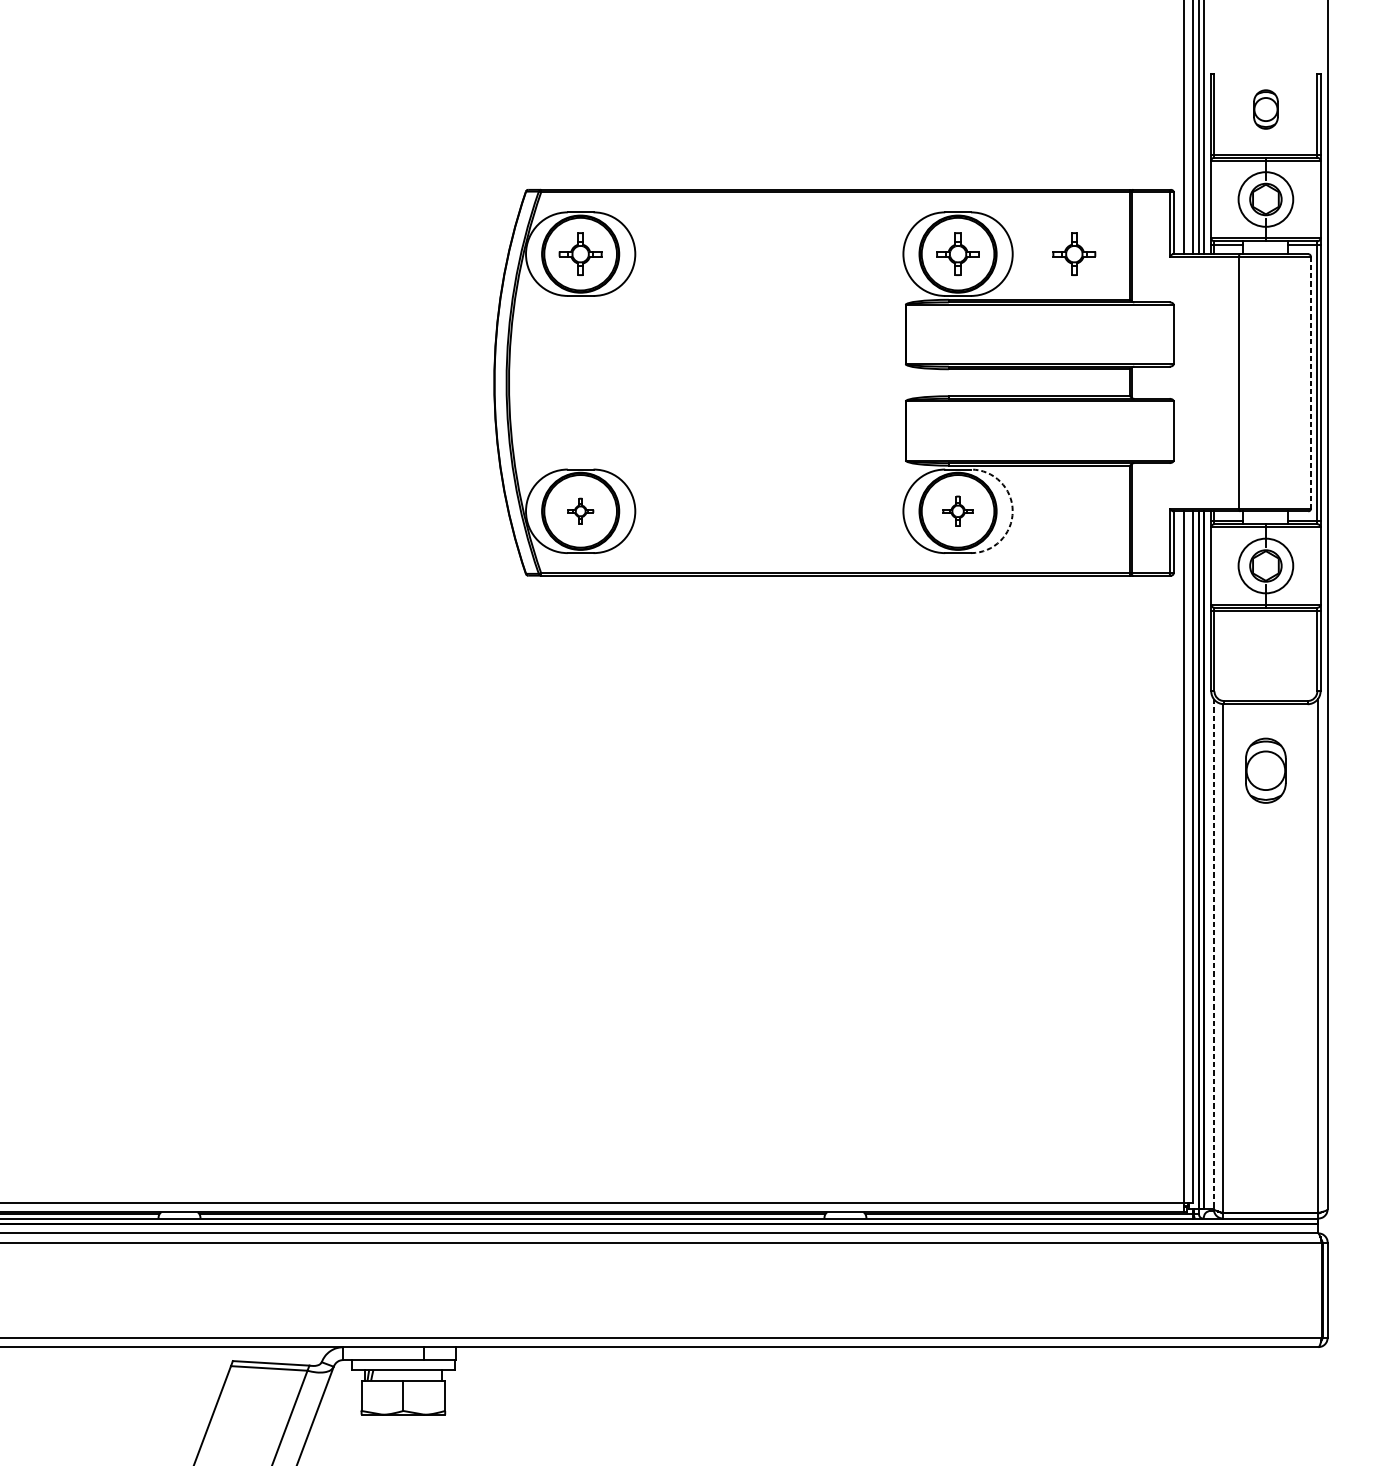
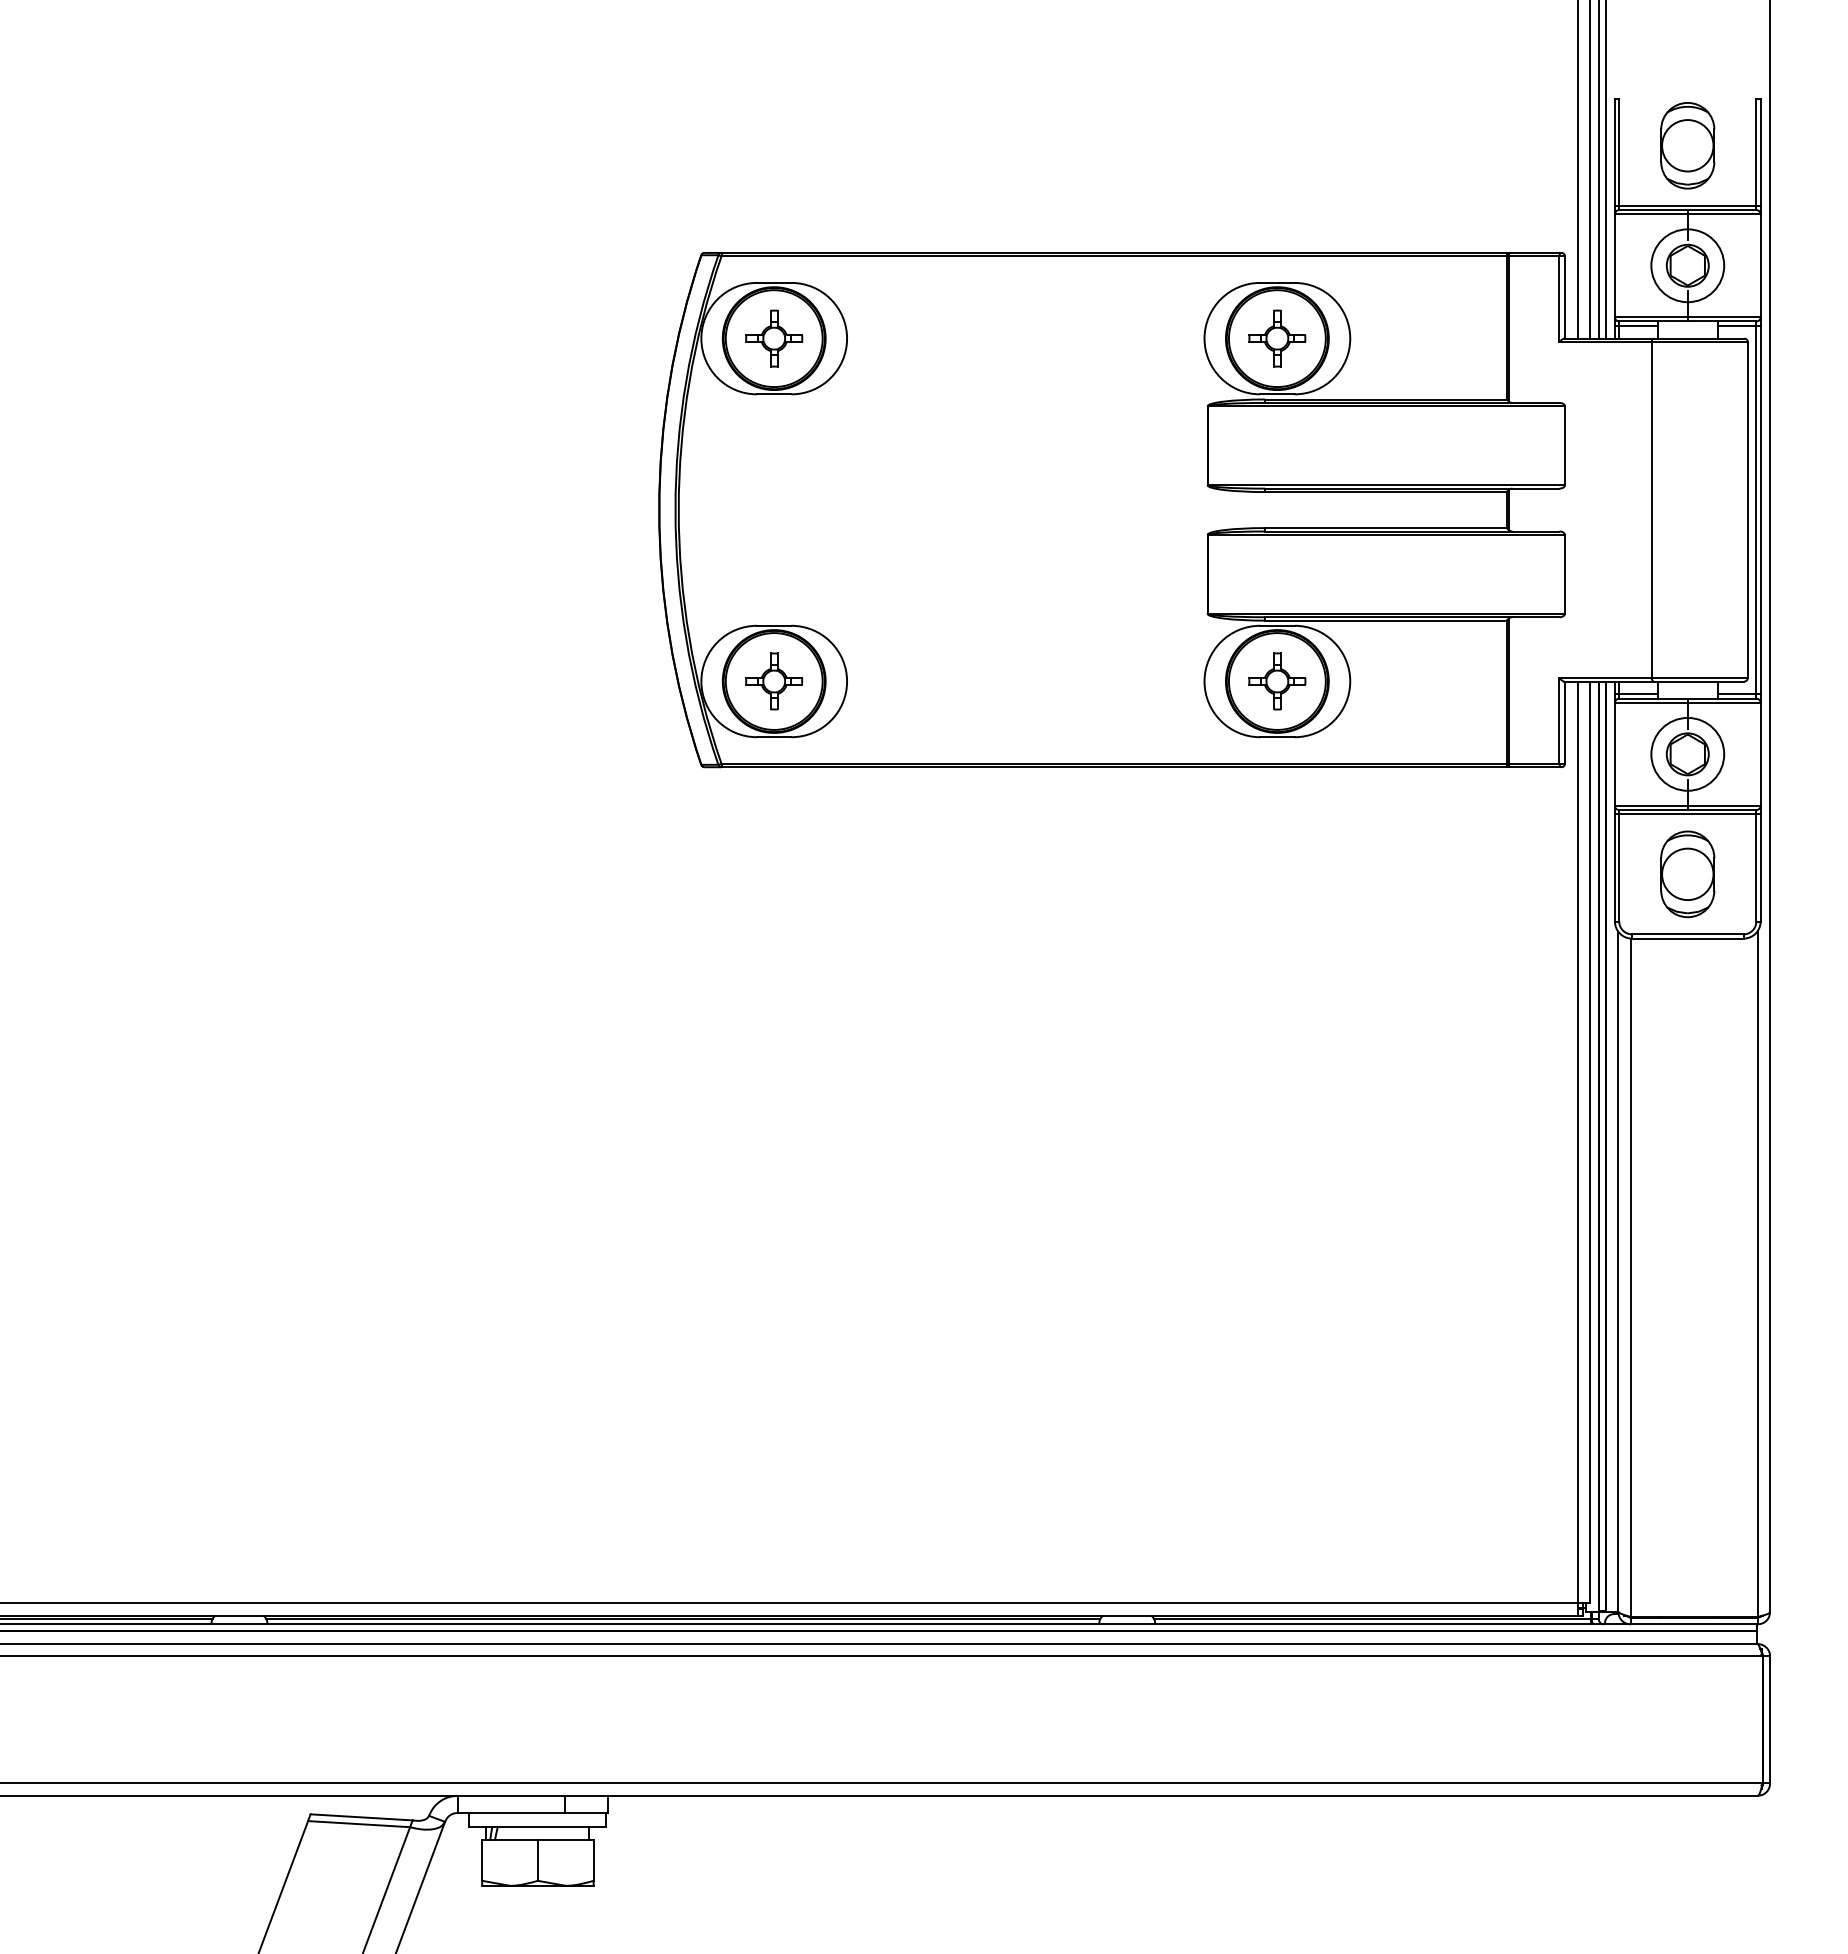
part: (1265, 109) -> (1687, 145), size x1.67
part: (1074, 254) -> (1432, 338), removed
line: (1310, 383) -> (1747, 510), dashed -> solid
part: (580, 511) -> (774, 681), size x1.67
part: (958, 511) -> (1277, 681), size x1.43
arc: (1012, 511) -> (1350, 681), dashed -> solid
part: (1265, 770) -> (1687, 874), moved
line: (1213, 953) -> (1618, 1271), dashed -> solid

